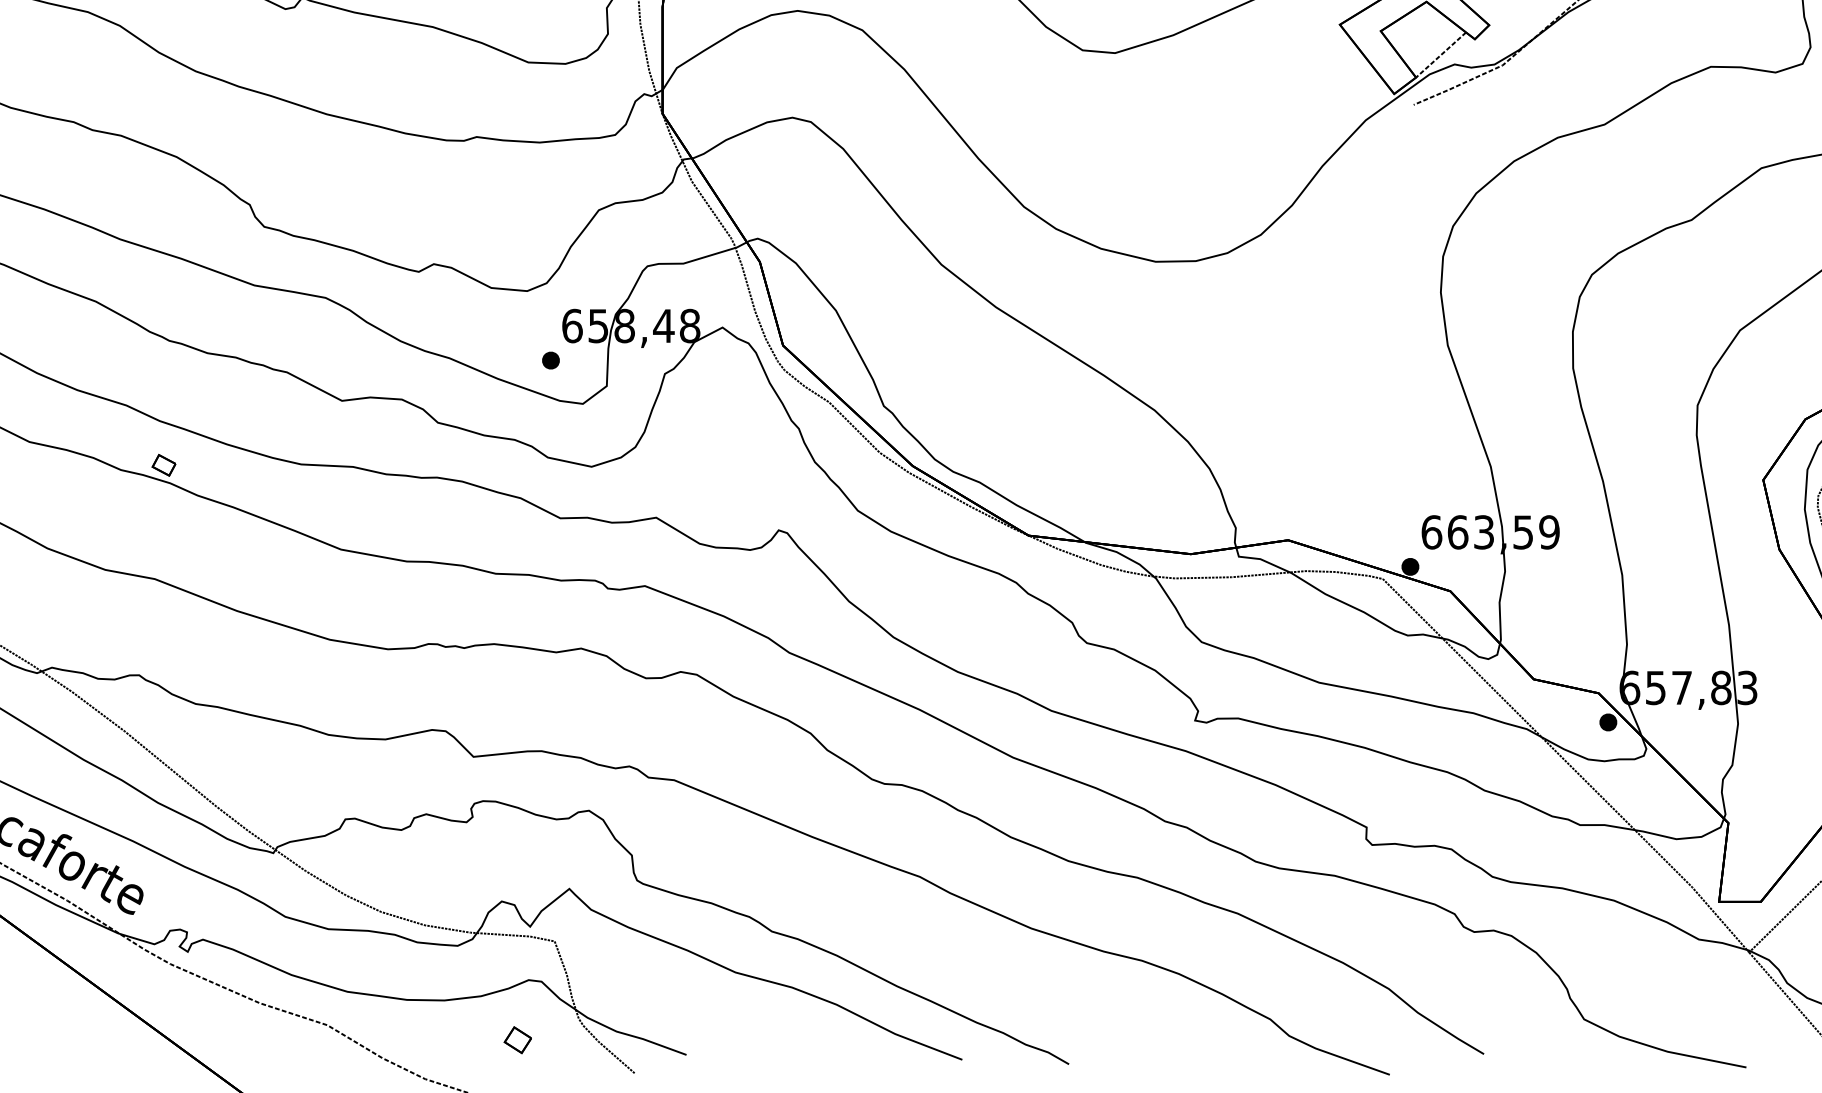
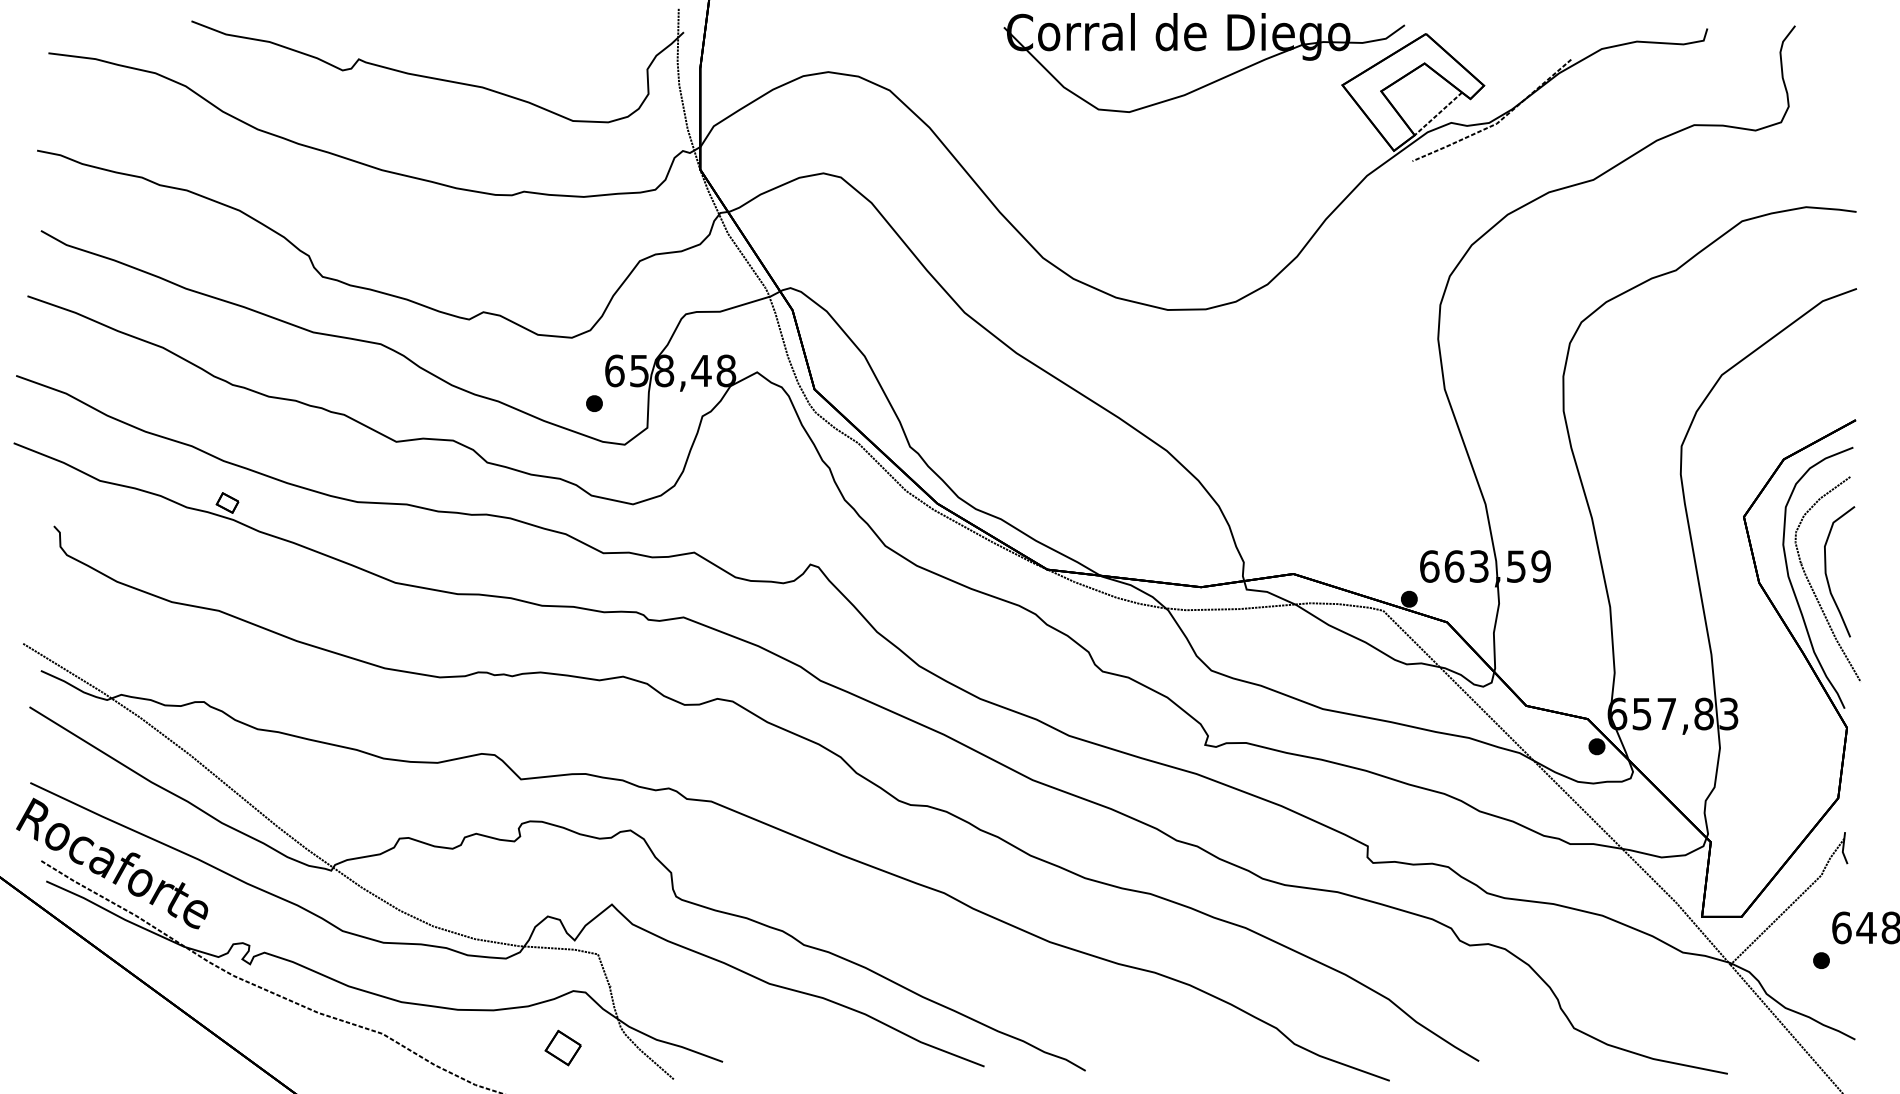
part: (517, 1039) -> (562, 1047), size x1.4

